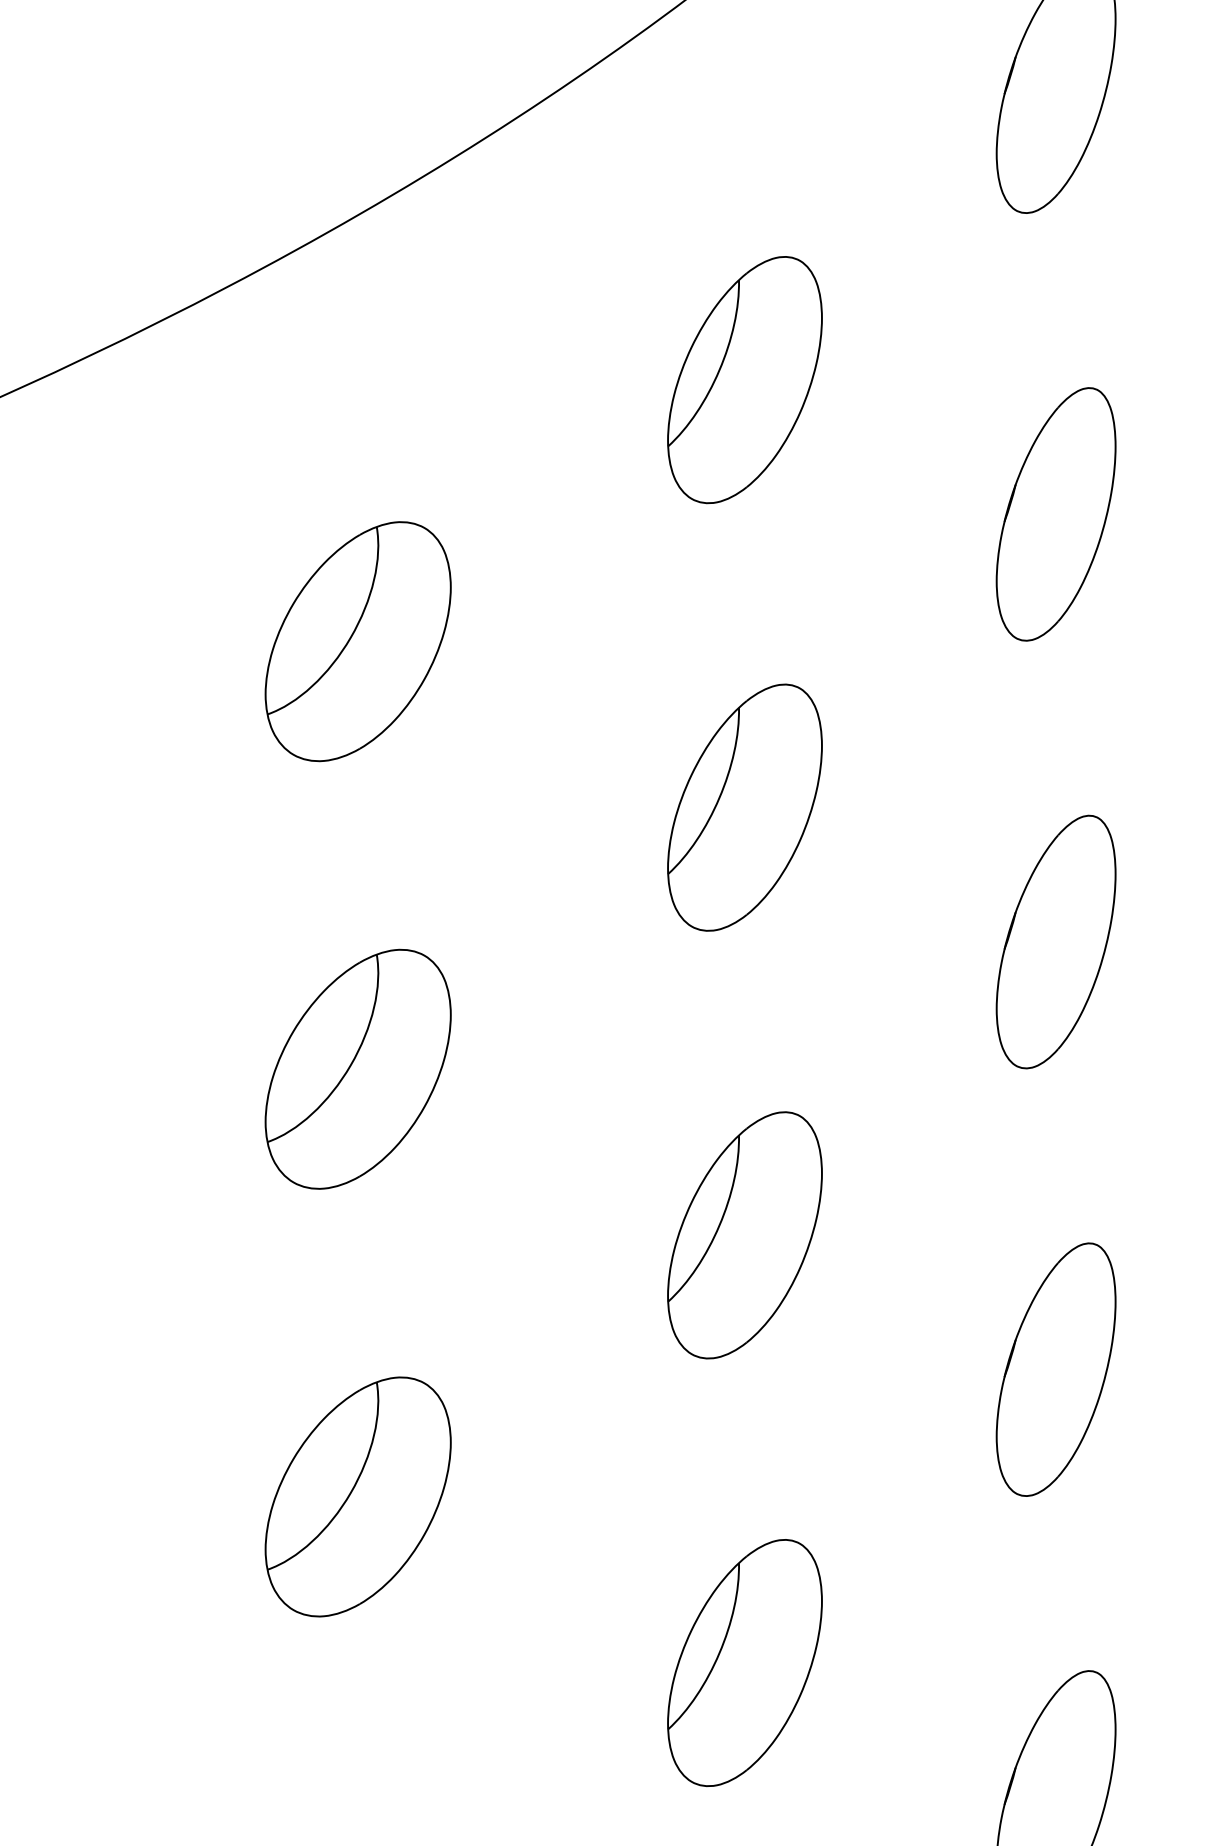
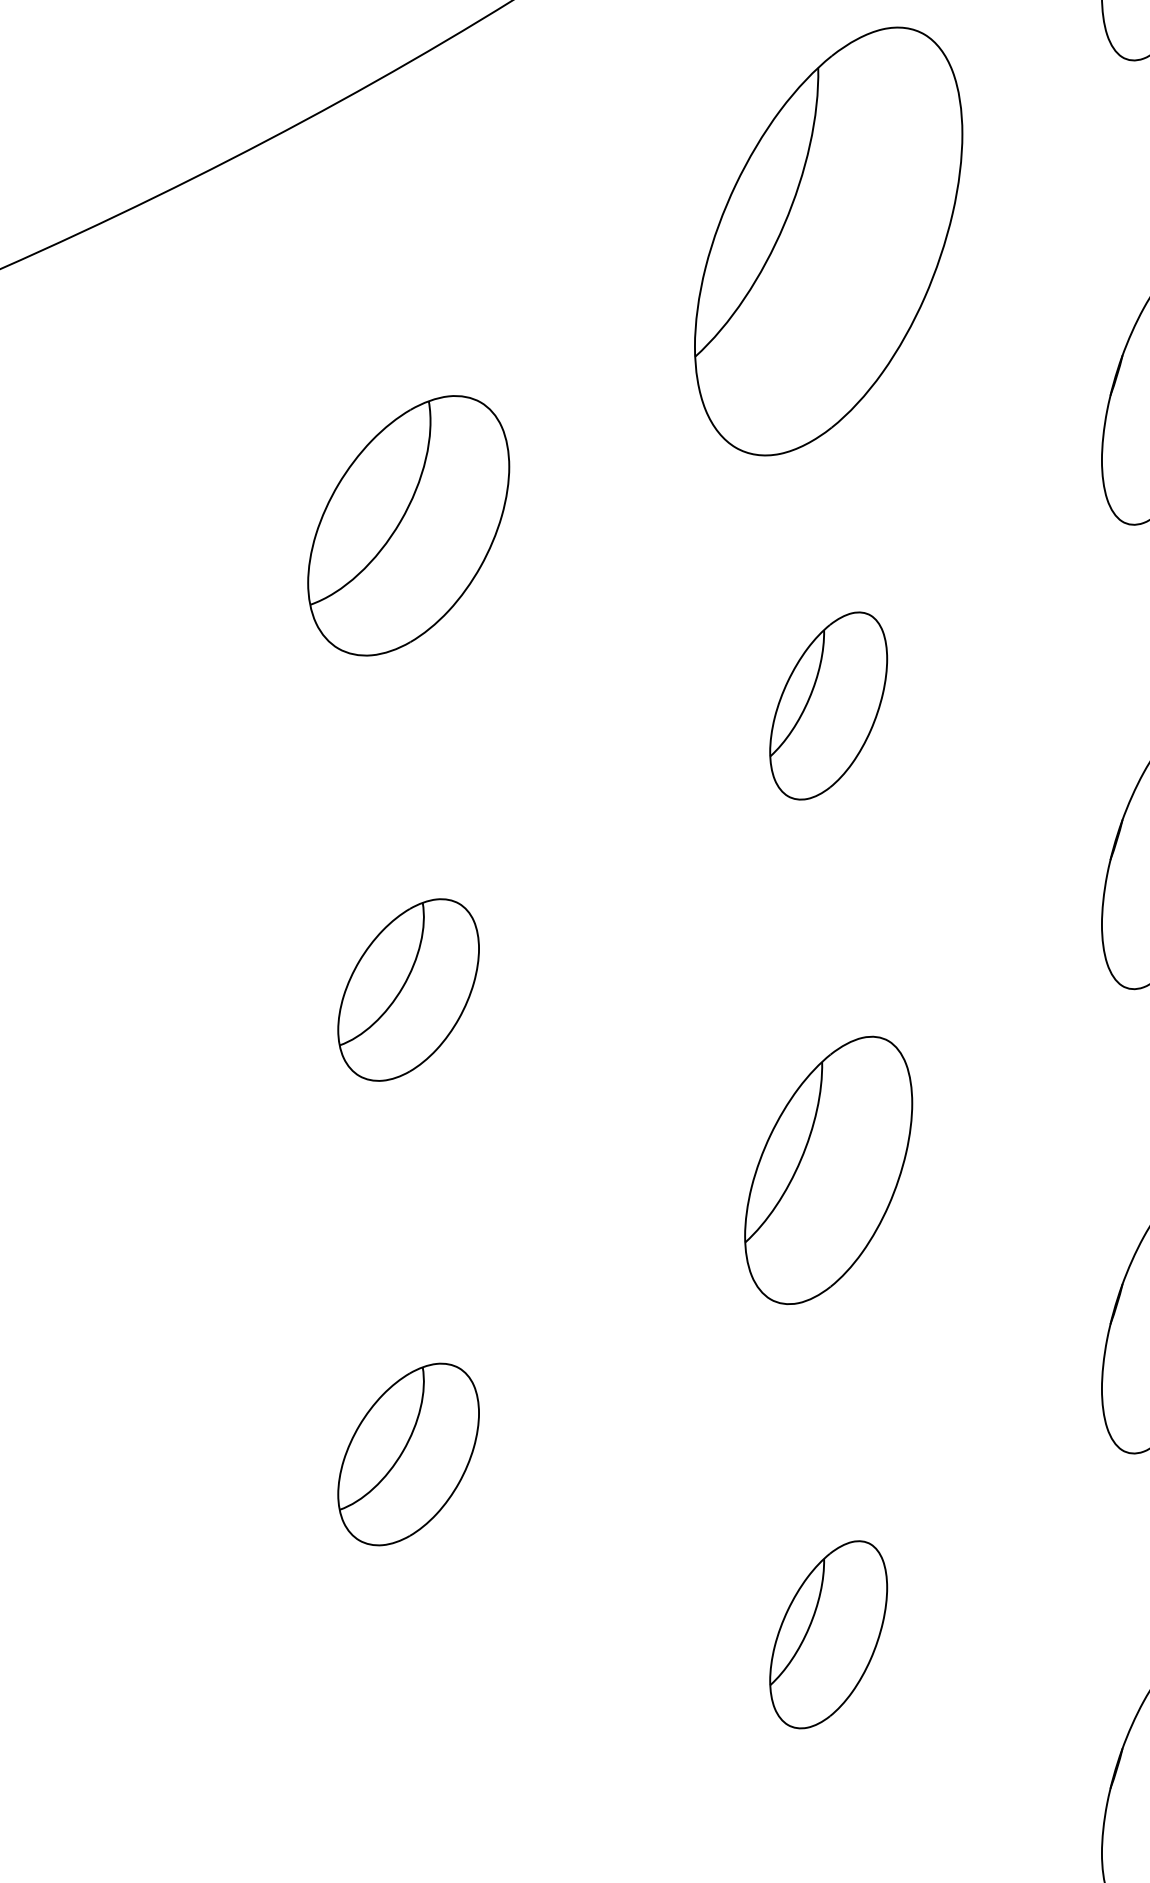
part: (744, 380) -> (828, 242), size x1.6
part: (744, 807) -> (828, 705), size x0.7
part: (357, 1068) -> (407, 989), size x0.7
part: (357, 1496) -> (407, 1453), size x0.7
part: (744, 1662) -> (828, 1634), size x0.7

